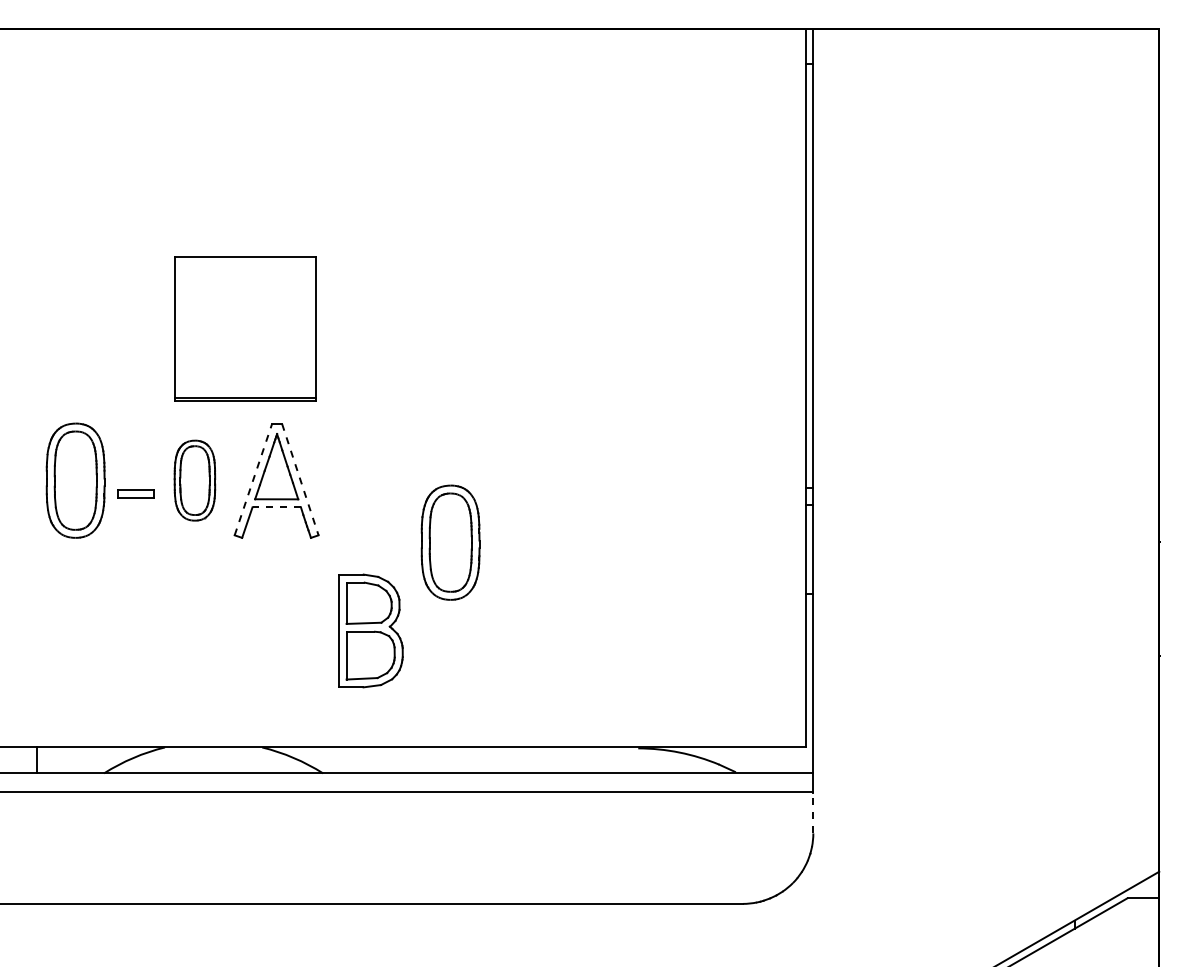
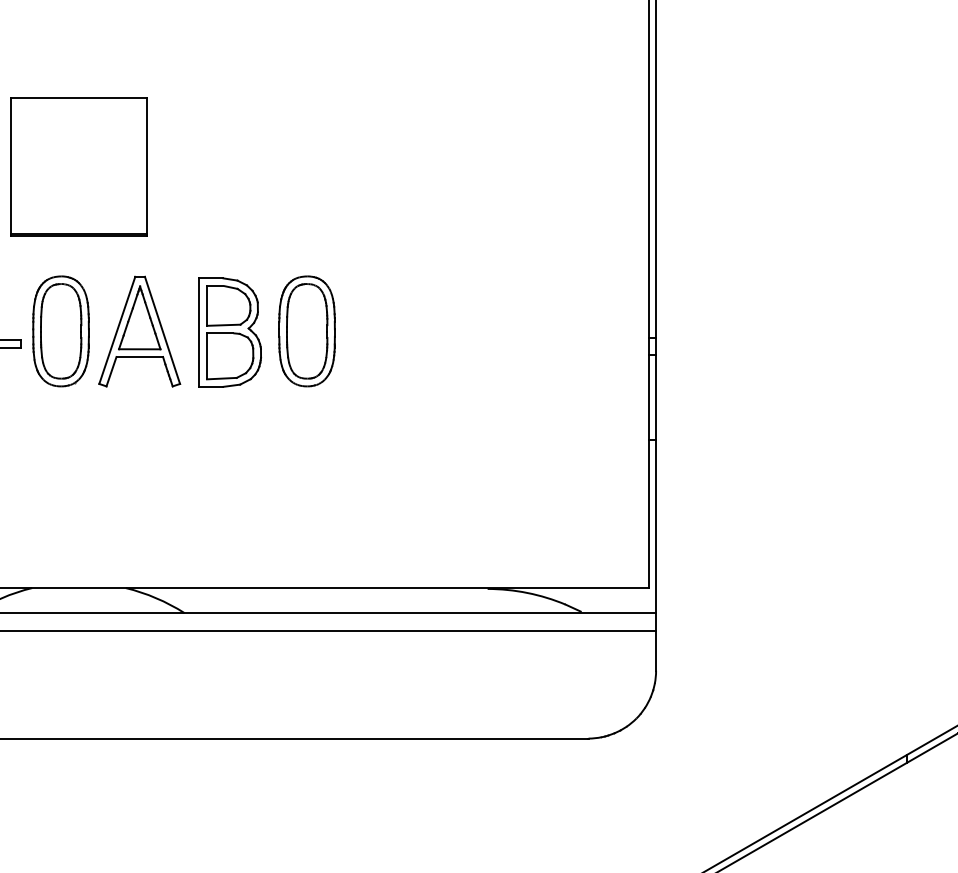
part: (245, 328) -> (78, 166), moved
line: (253, 479) -> (117, 330), dashed -> solid
line: (300, 479) -> (162, 330), dashed -> solid
part: (194, 480) -> (60, 331), size x1.43
line: (276, 507) -> (139, 357), dashed -> solid
part: (450, 542) -> (306, 331), moved
part: (370, 630) -> (230, 332), moved
line: (813, 812) -> (656, 650), dashed -> solid

